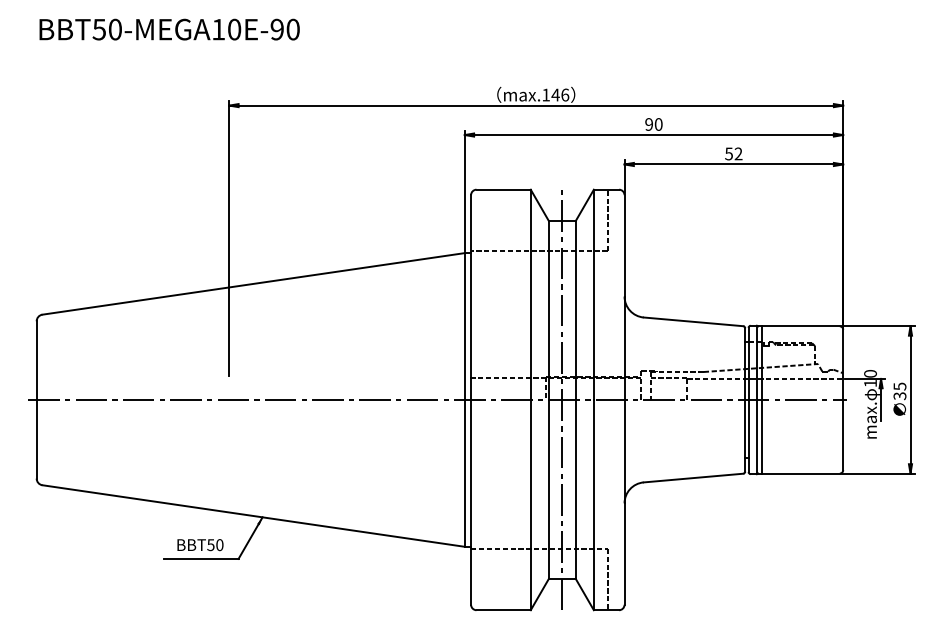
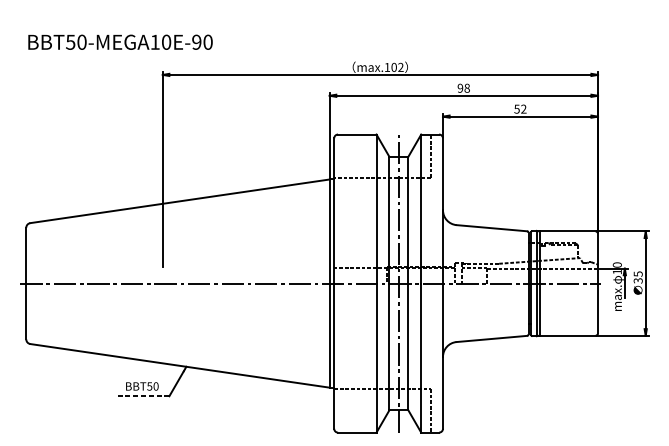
text: (169, 29) -> (120, 42), moved
text: (560, 94) -> (397, 67), max.146 -> max.102
text: (658, 124) -> (467, 88), 90 -> 98
line: (200, 558) -> (142, 395), solid -> dashed

